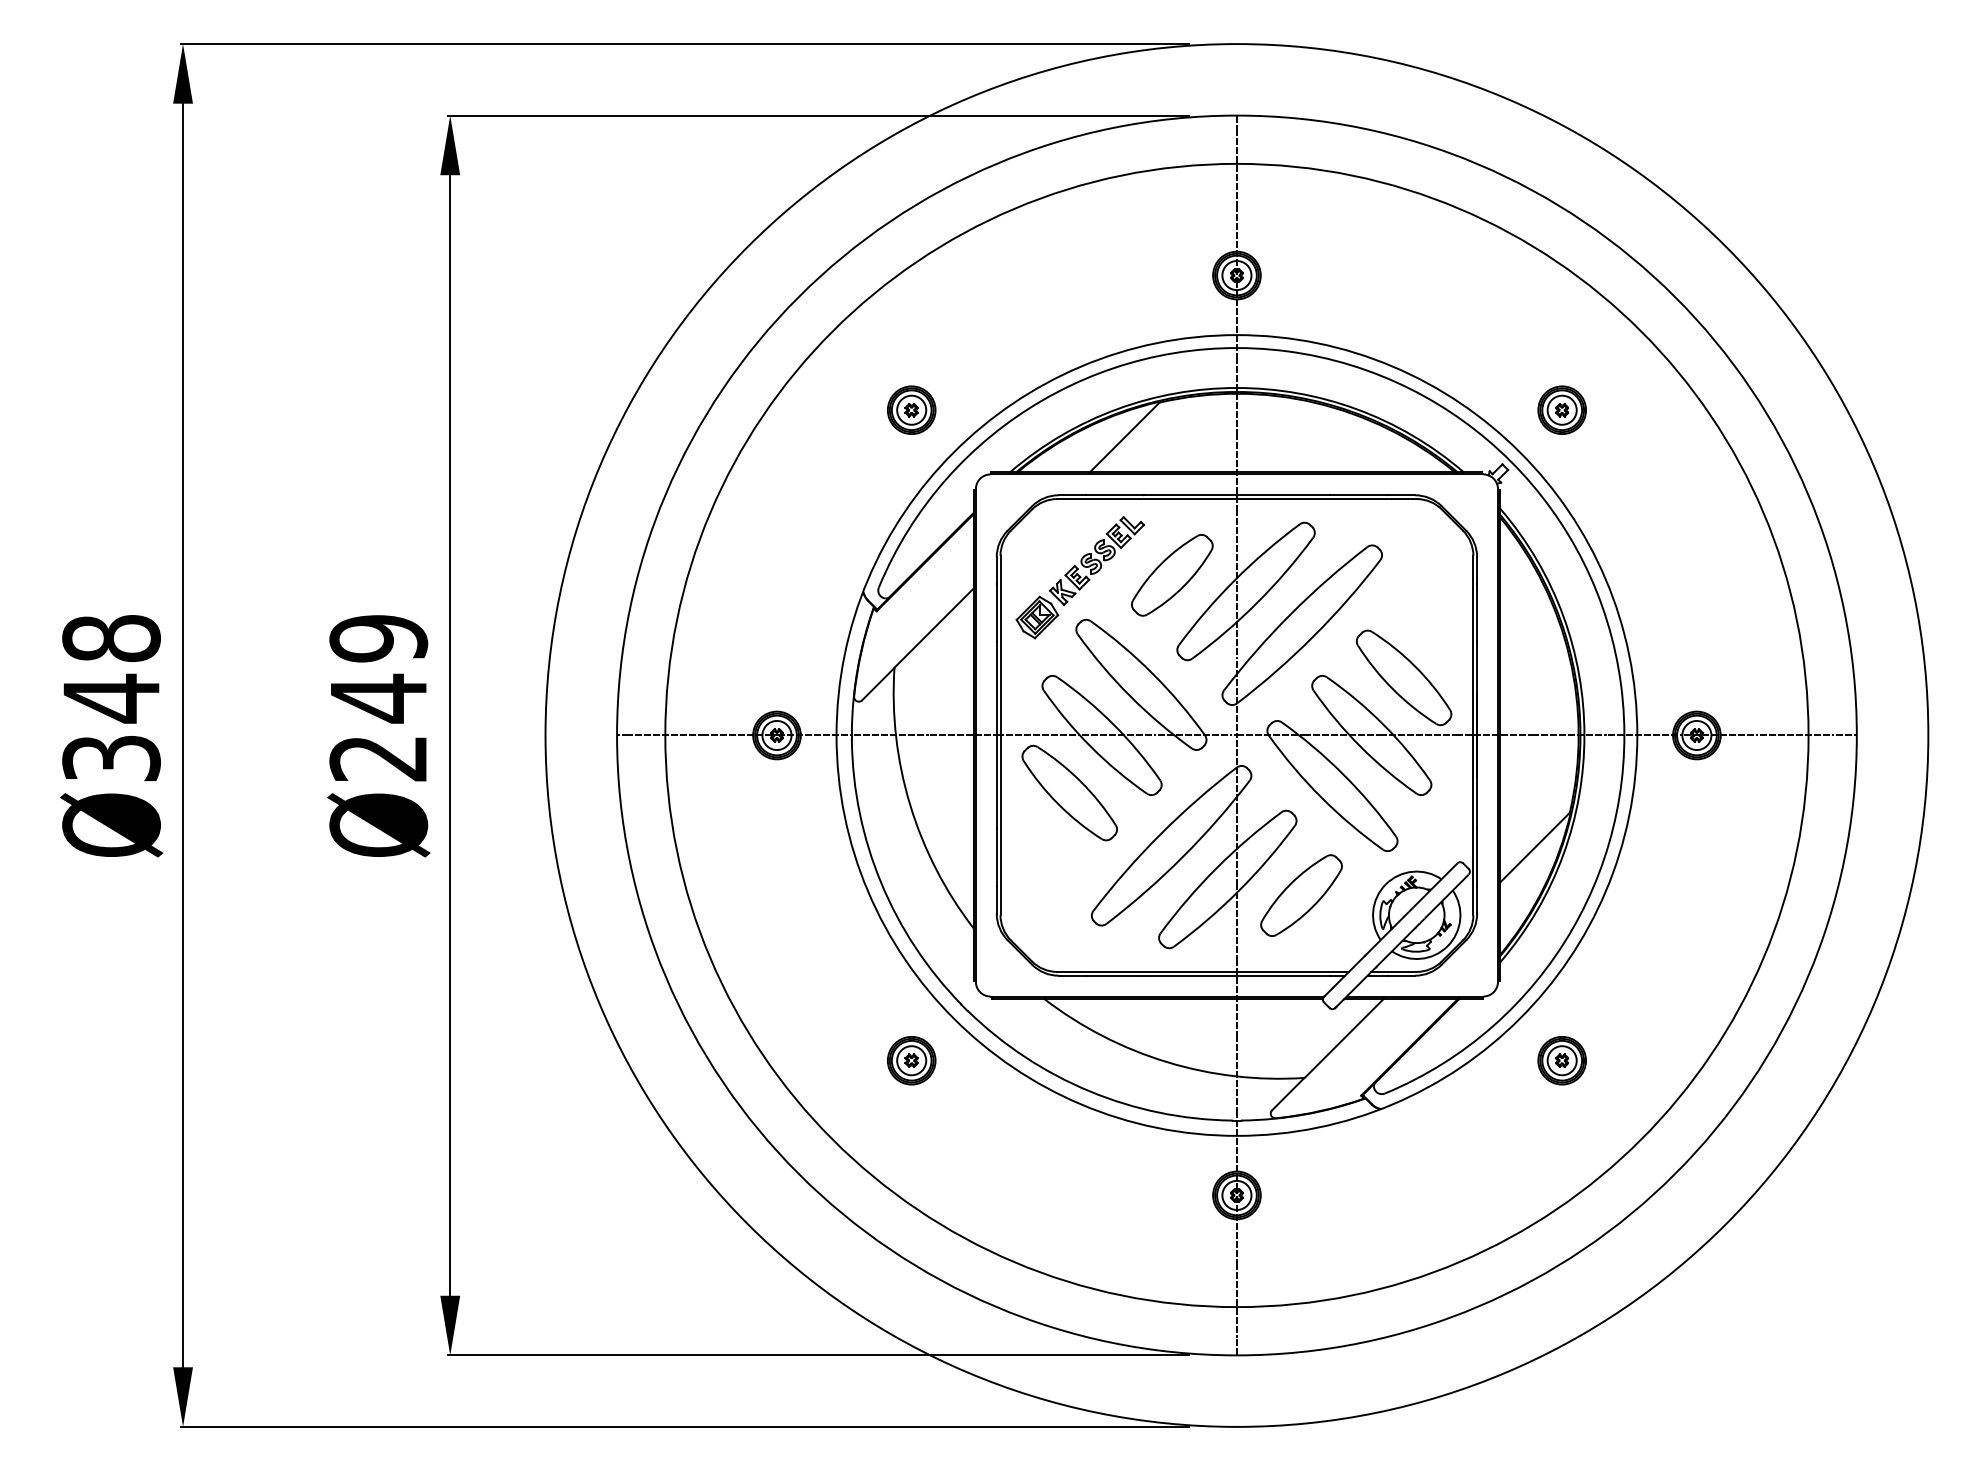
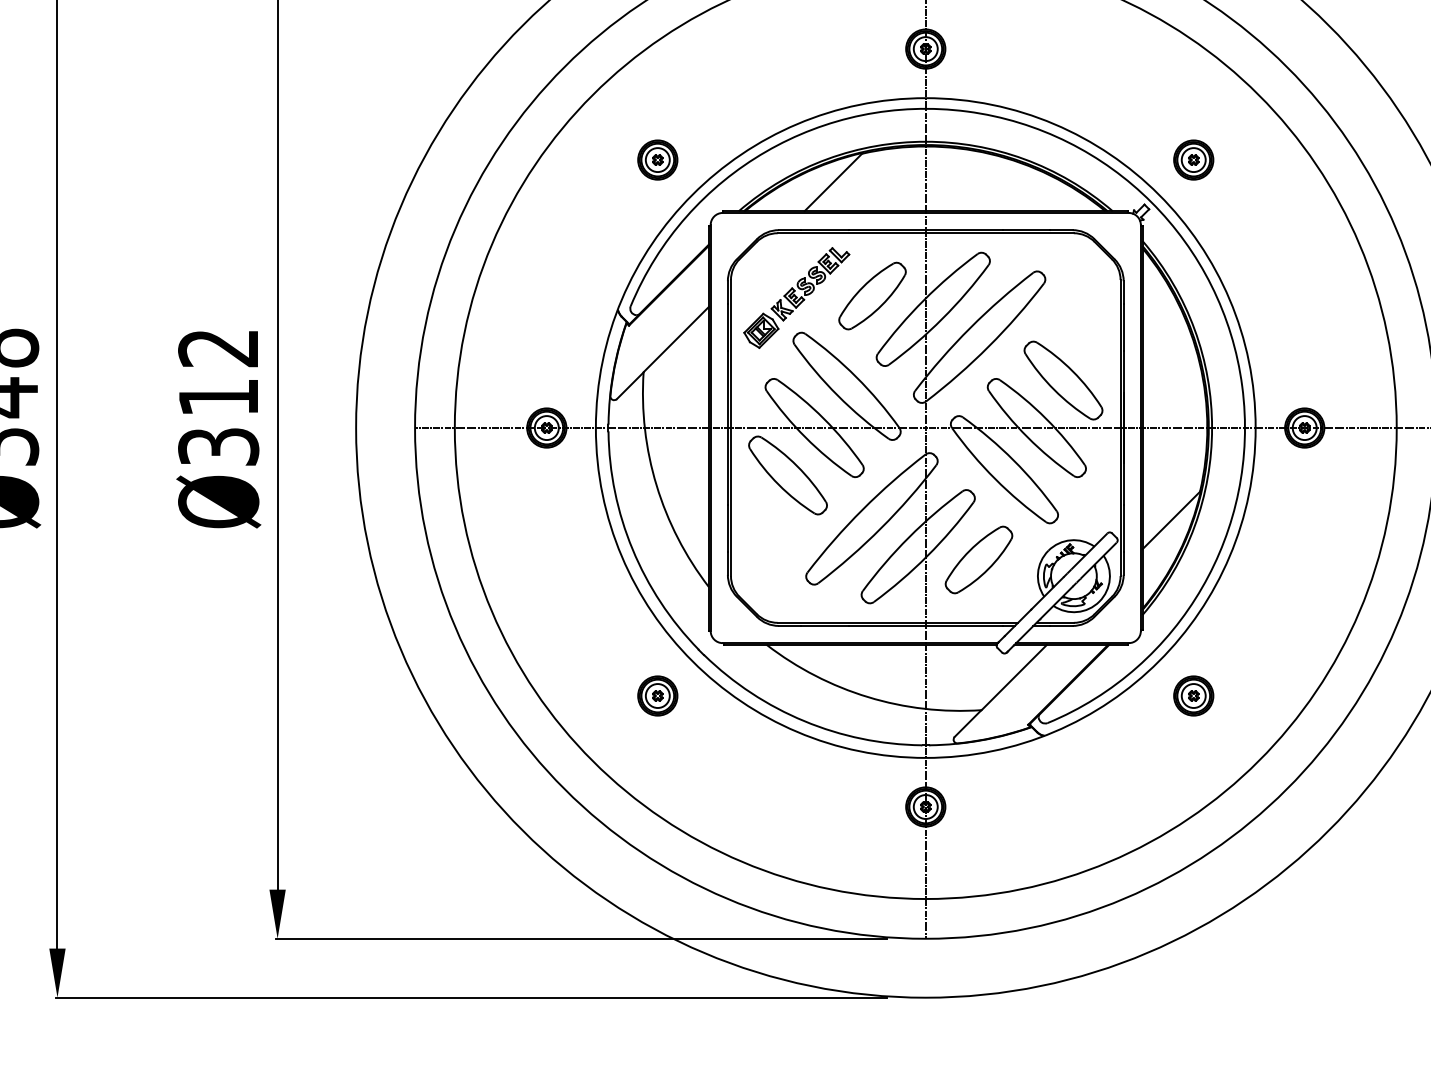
text: (378, 698) -> (218, 397), Ø249 -> Ø312

